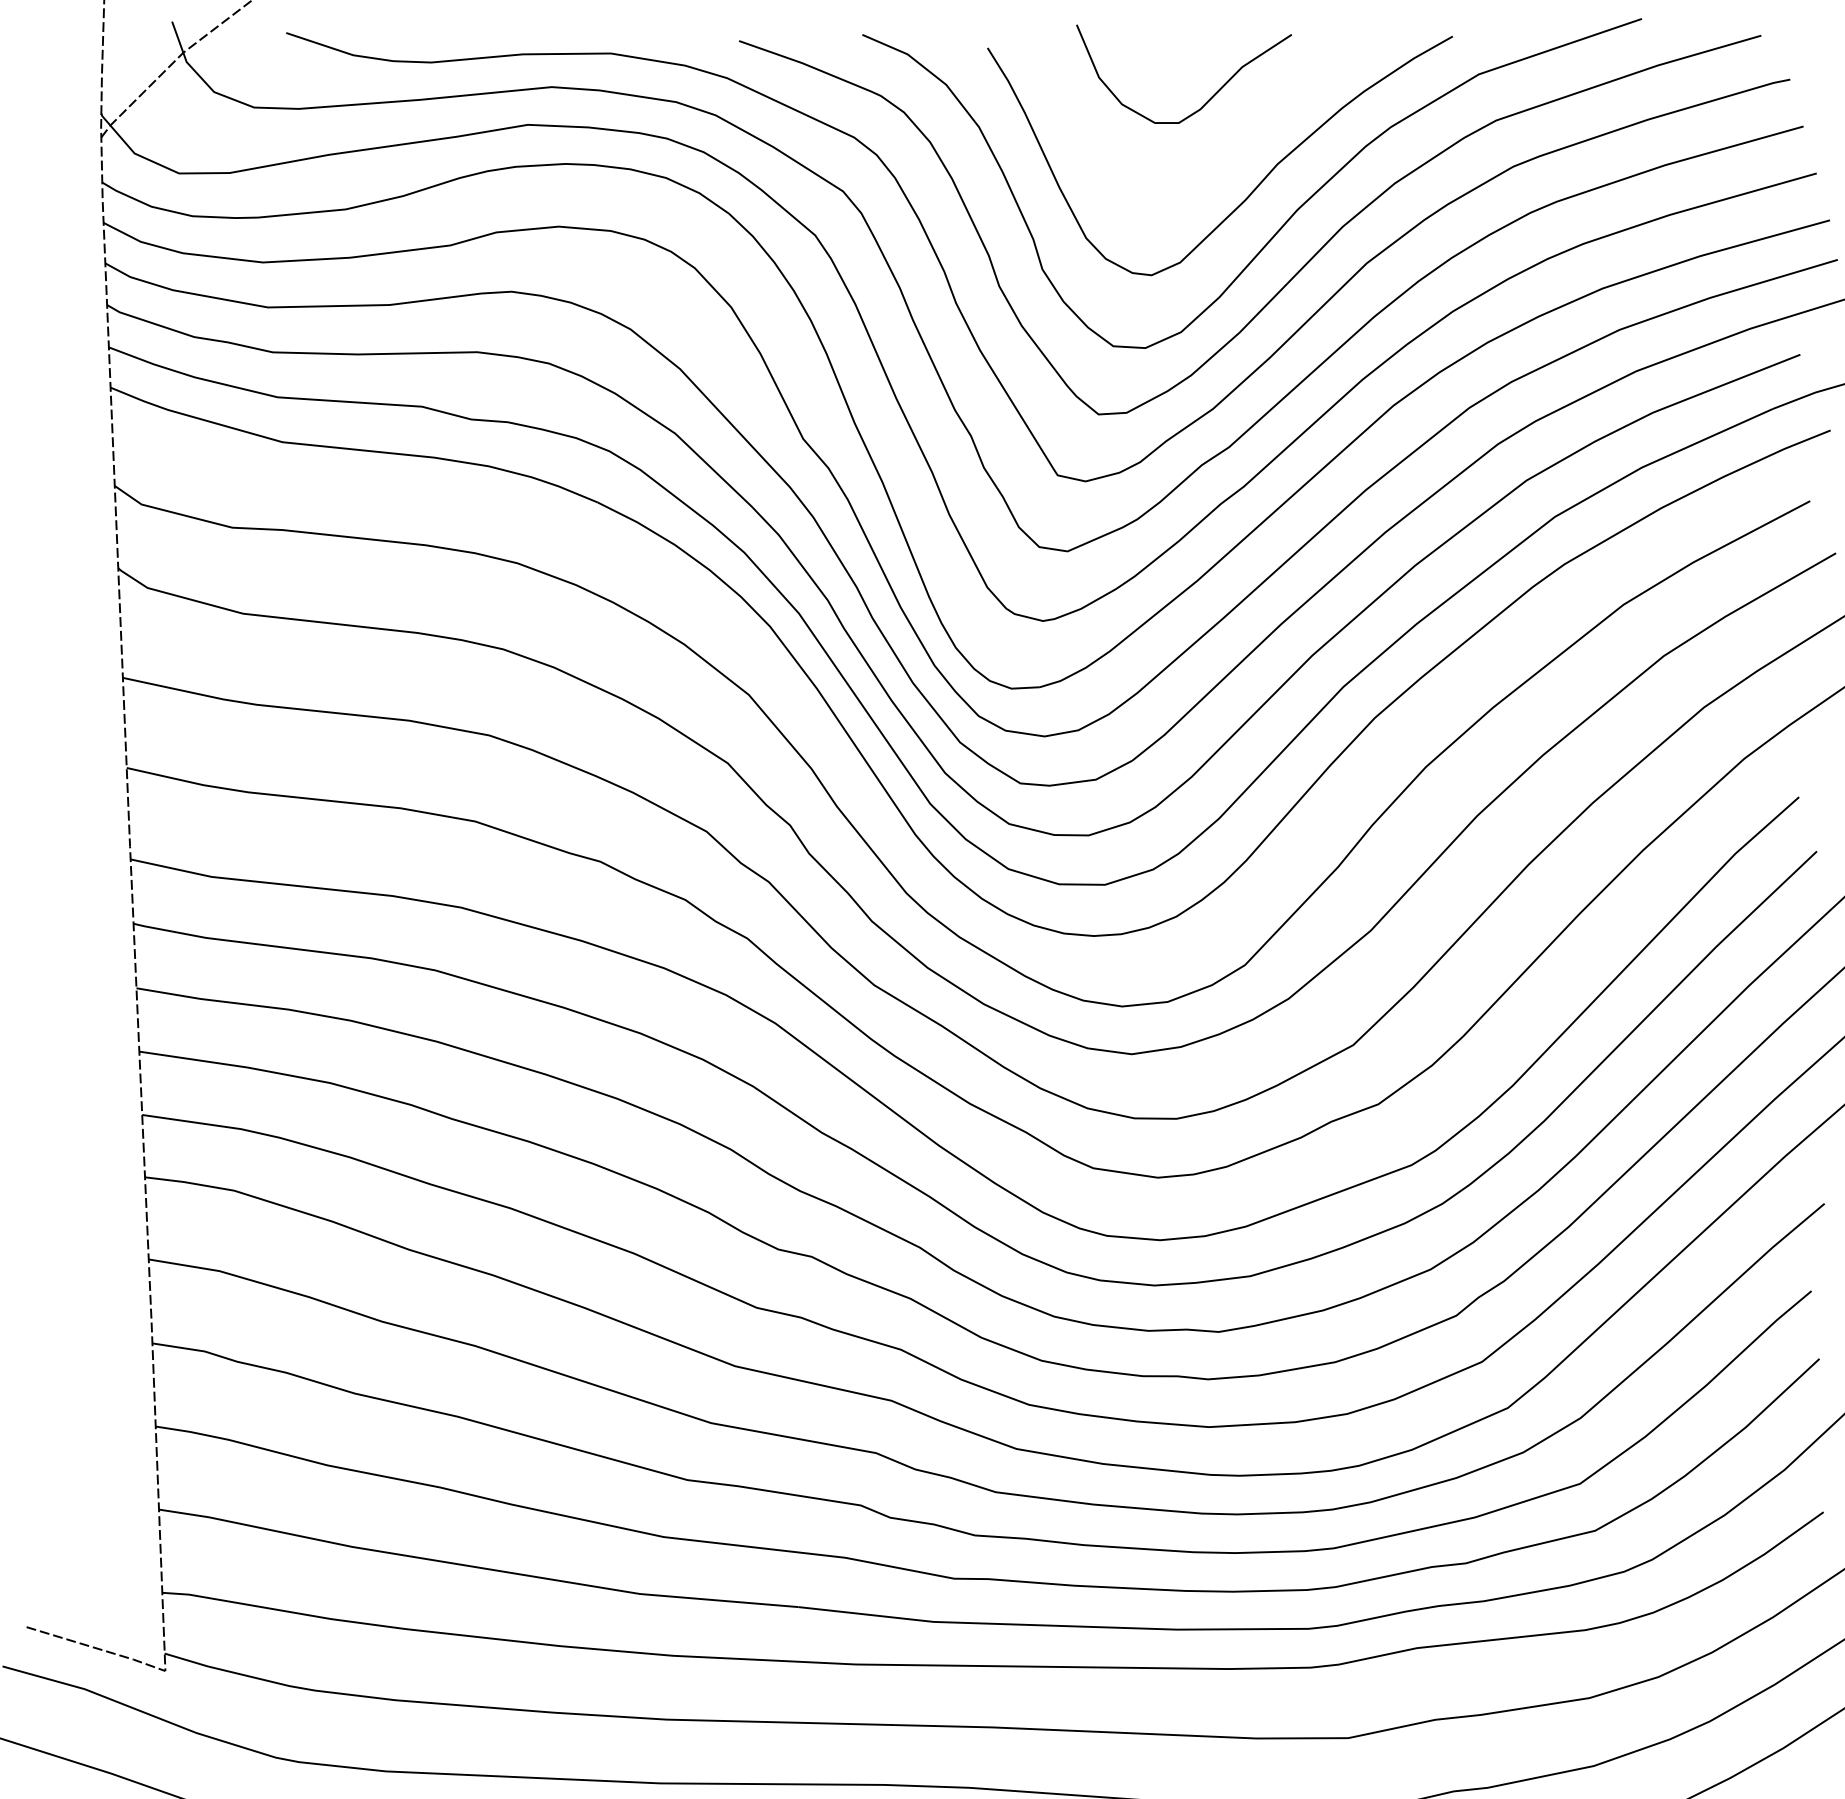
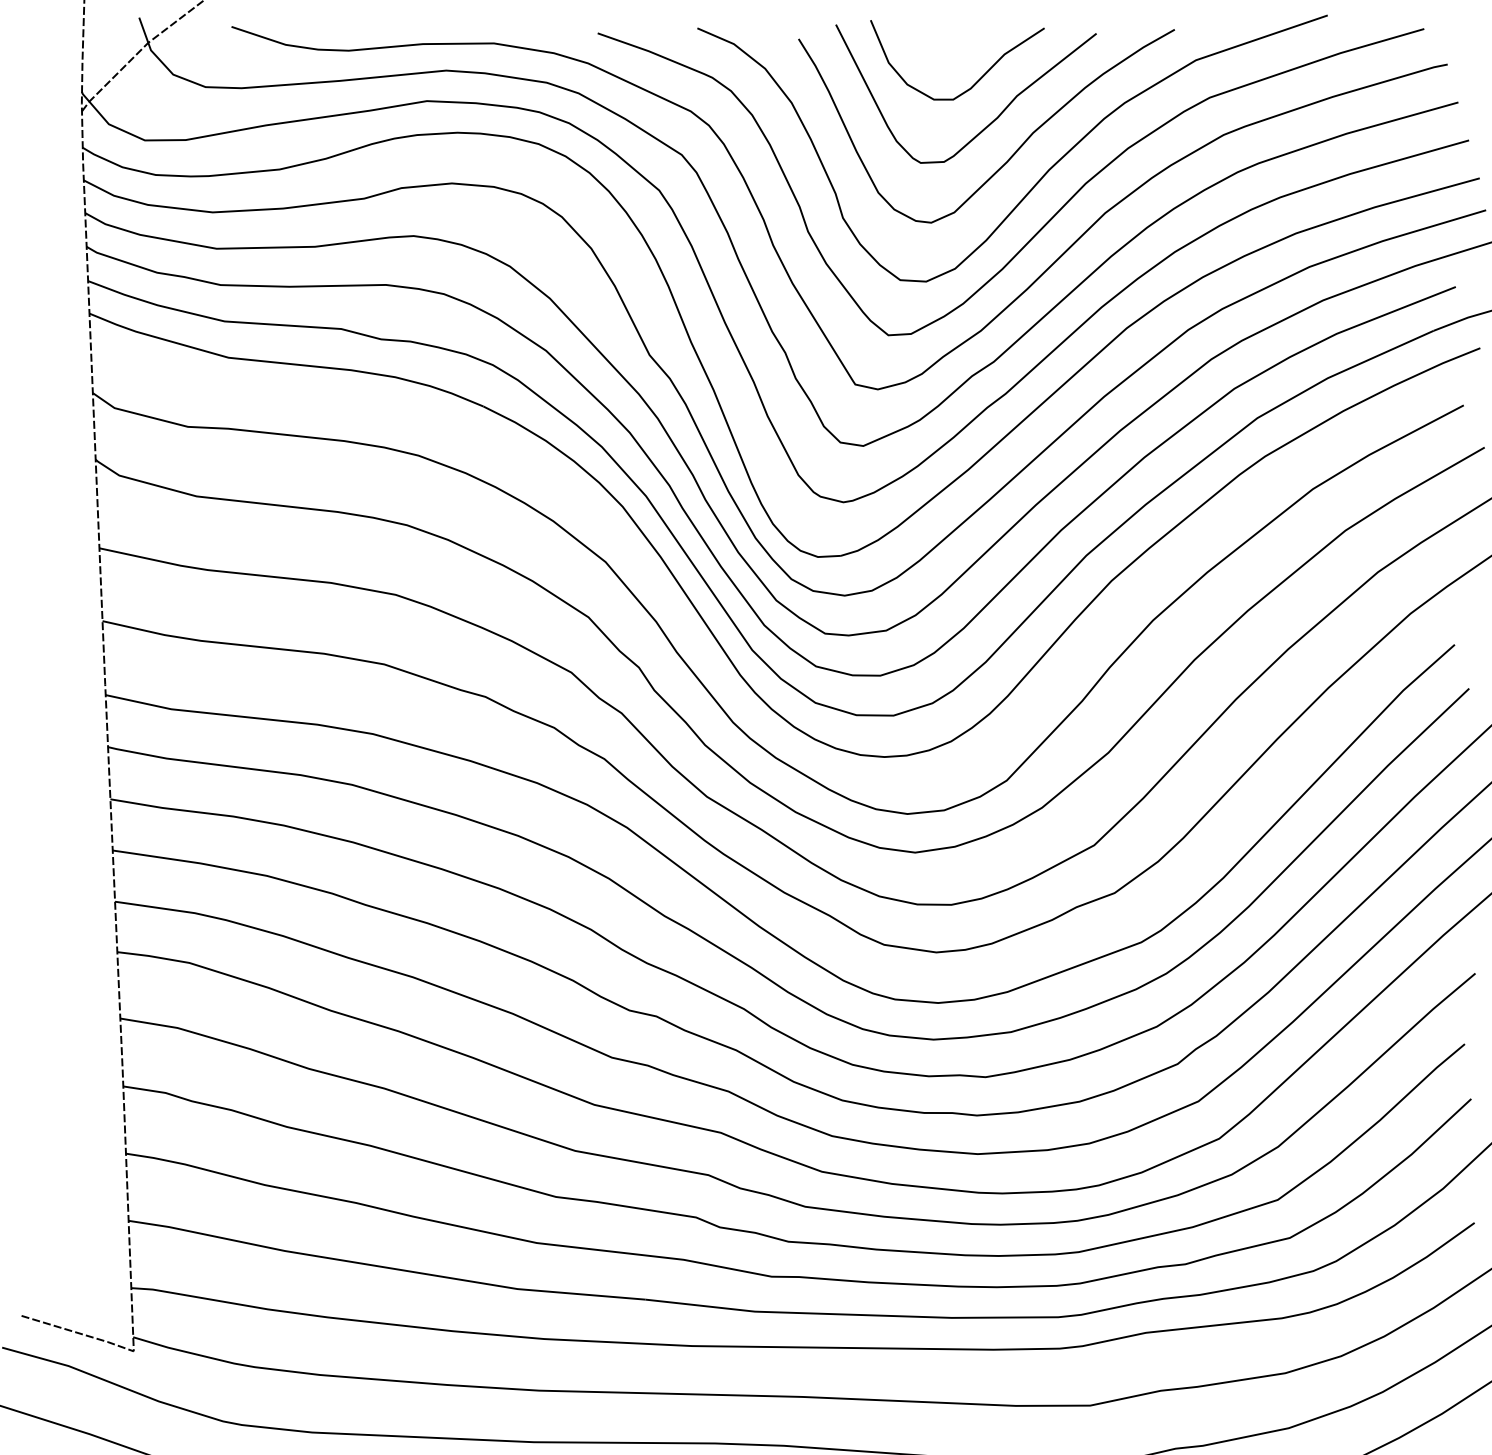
curve: (1222, 153) -> (988, 124), added

